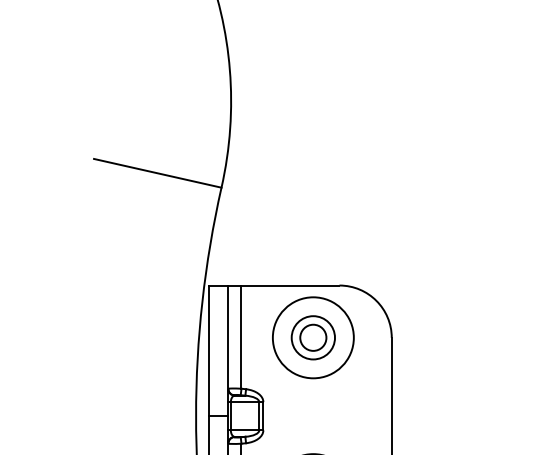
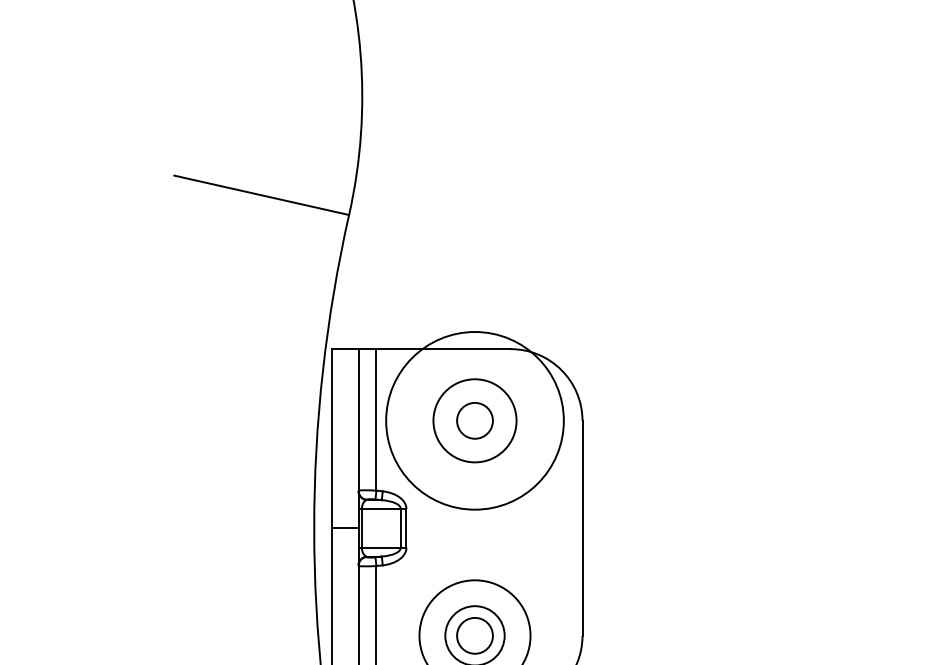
circle: (312, 337) -> (474, 420), size x1.4
circle: (312, 337) -> (474, 420), size x1.6

